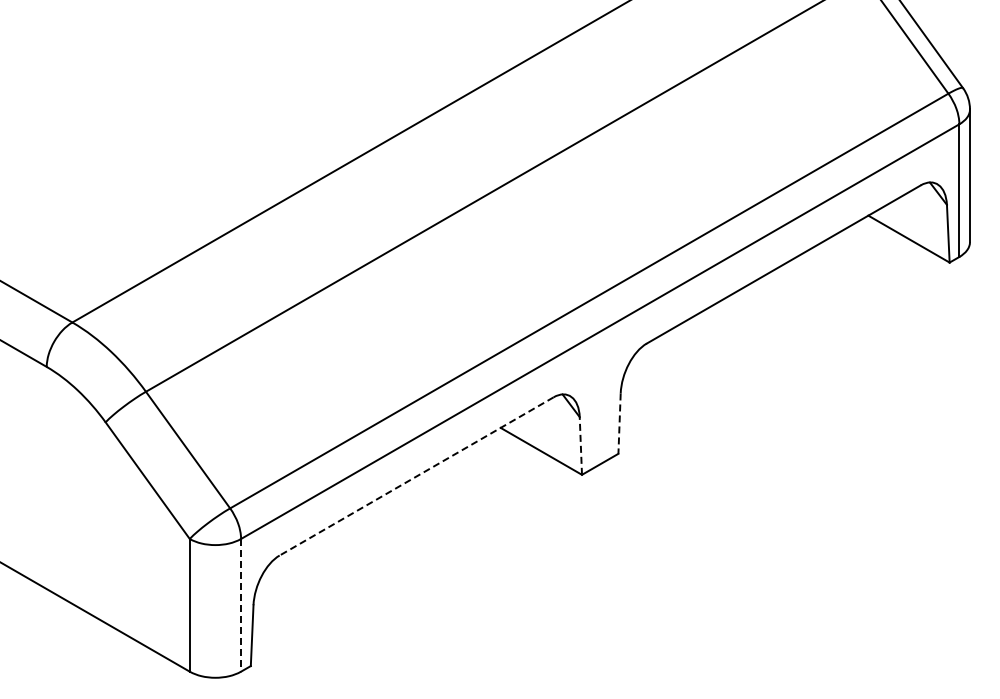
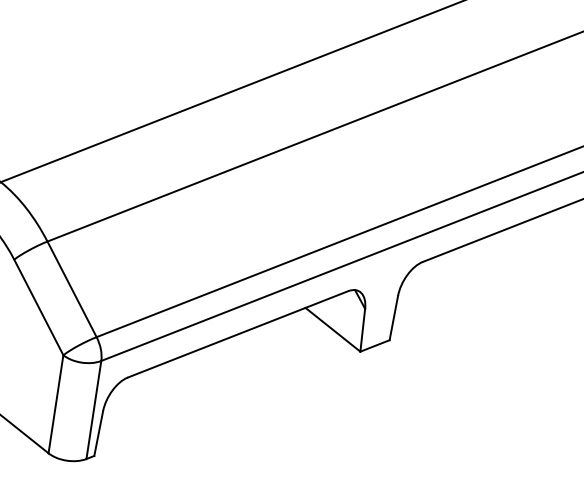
line: (619, 424) -> (393, 318), dashed -> solid
line: (580, 445) -> (362, 329), dashed -> solid
line: (416, 476) -> (237, 334), dashed -> solid
line: (241, 605) -> (94, 410), dashed -> solid

